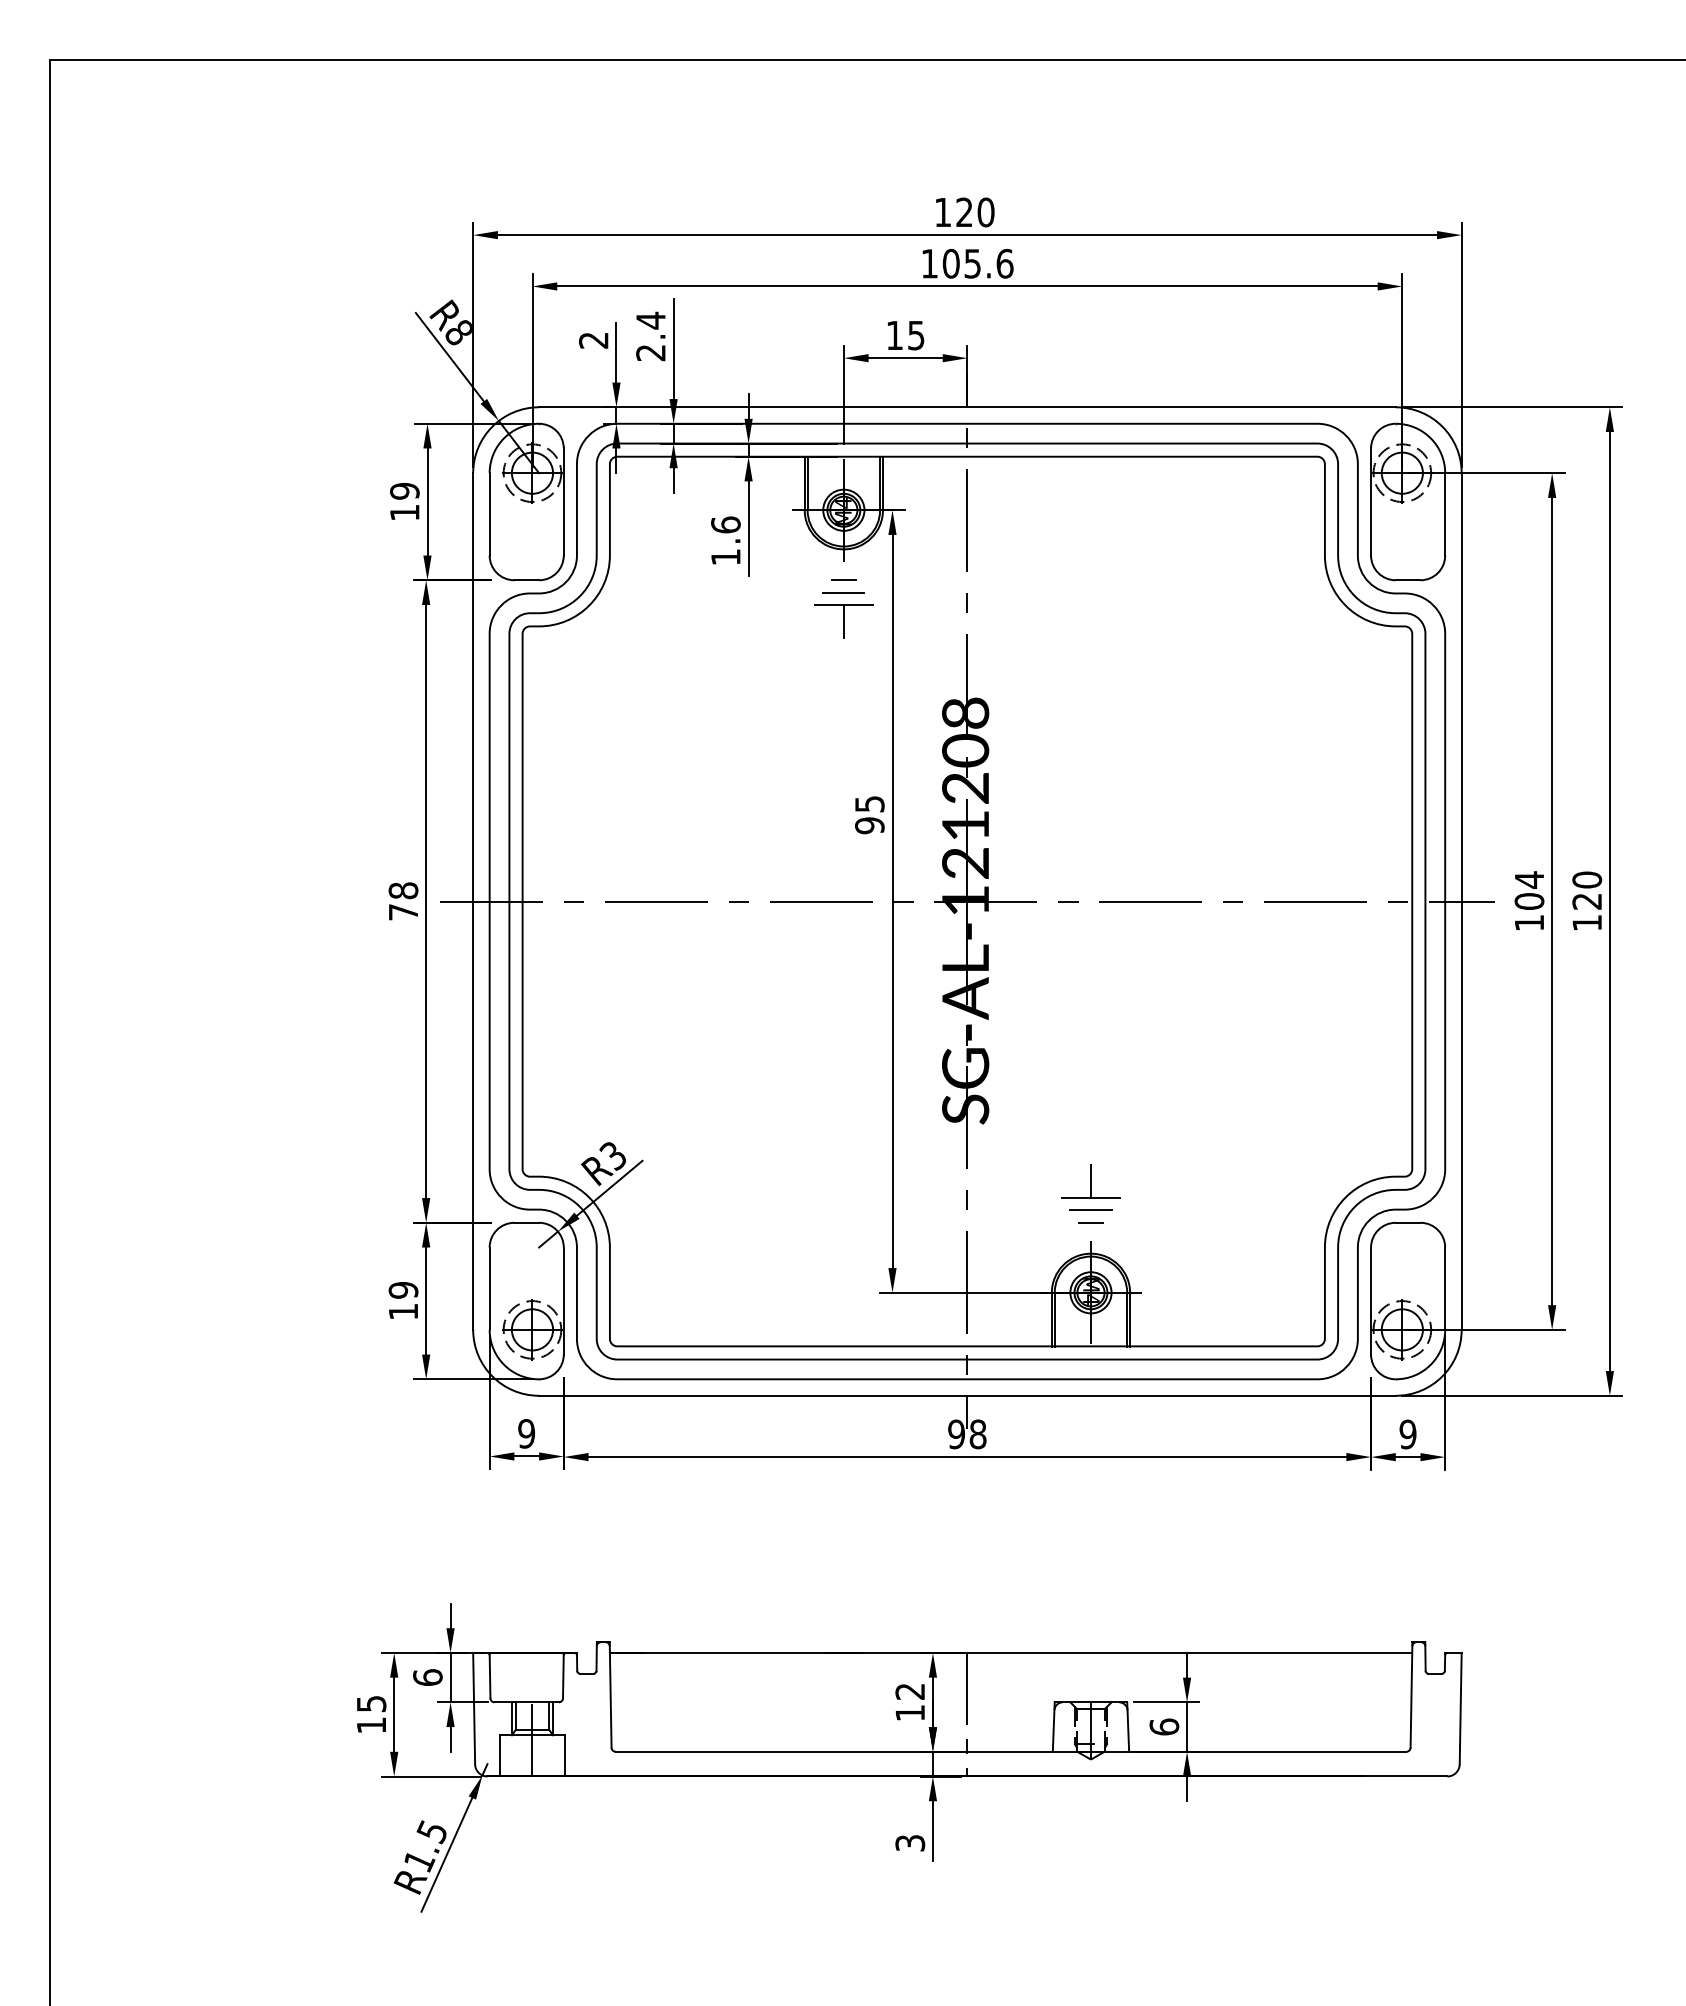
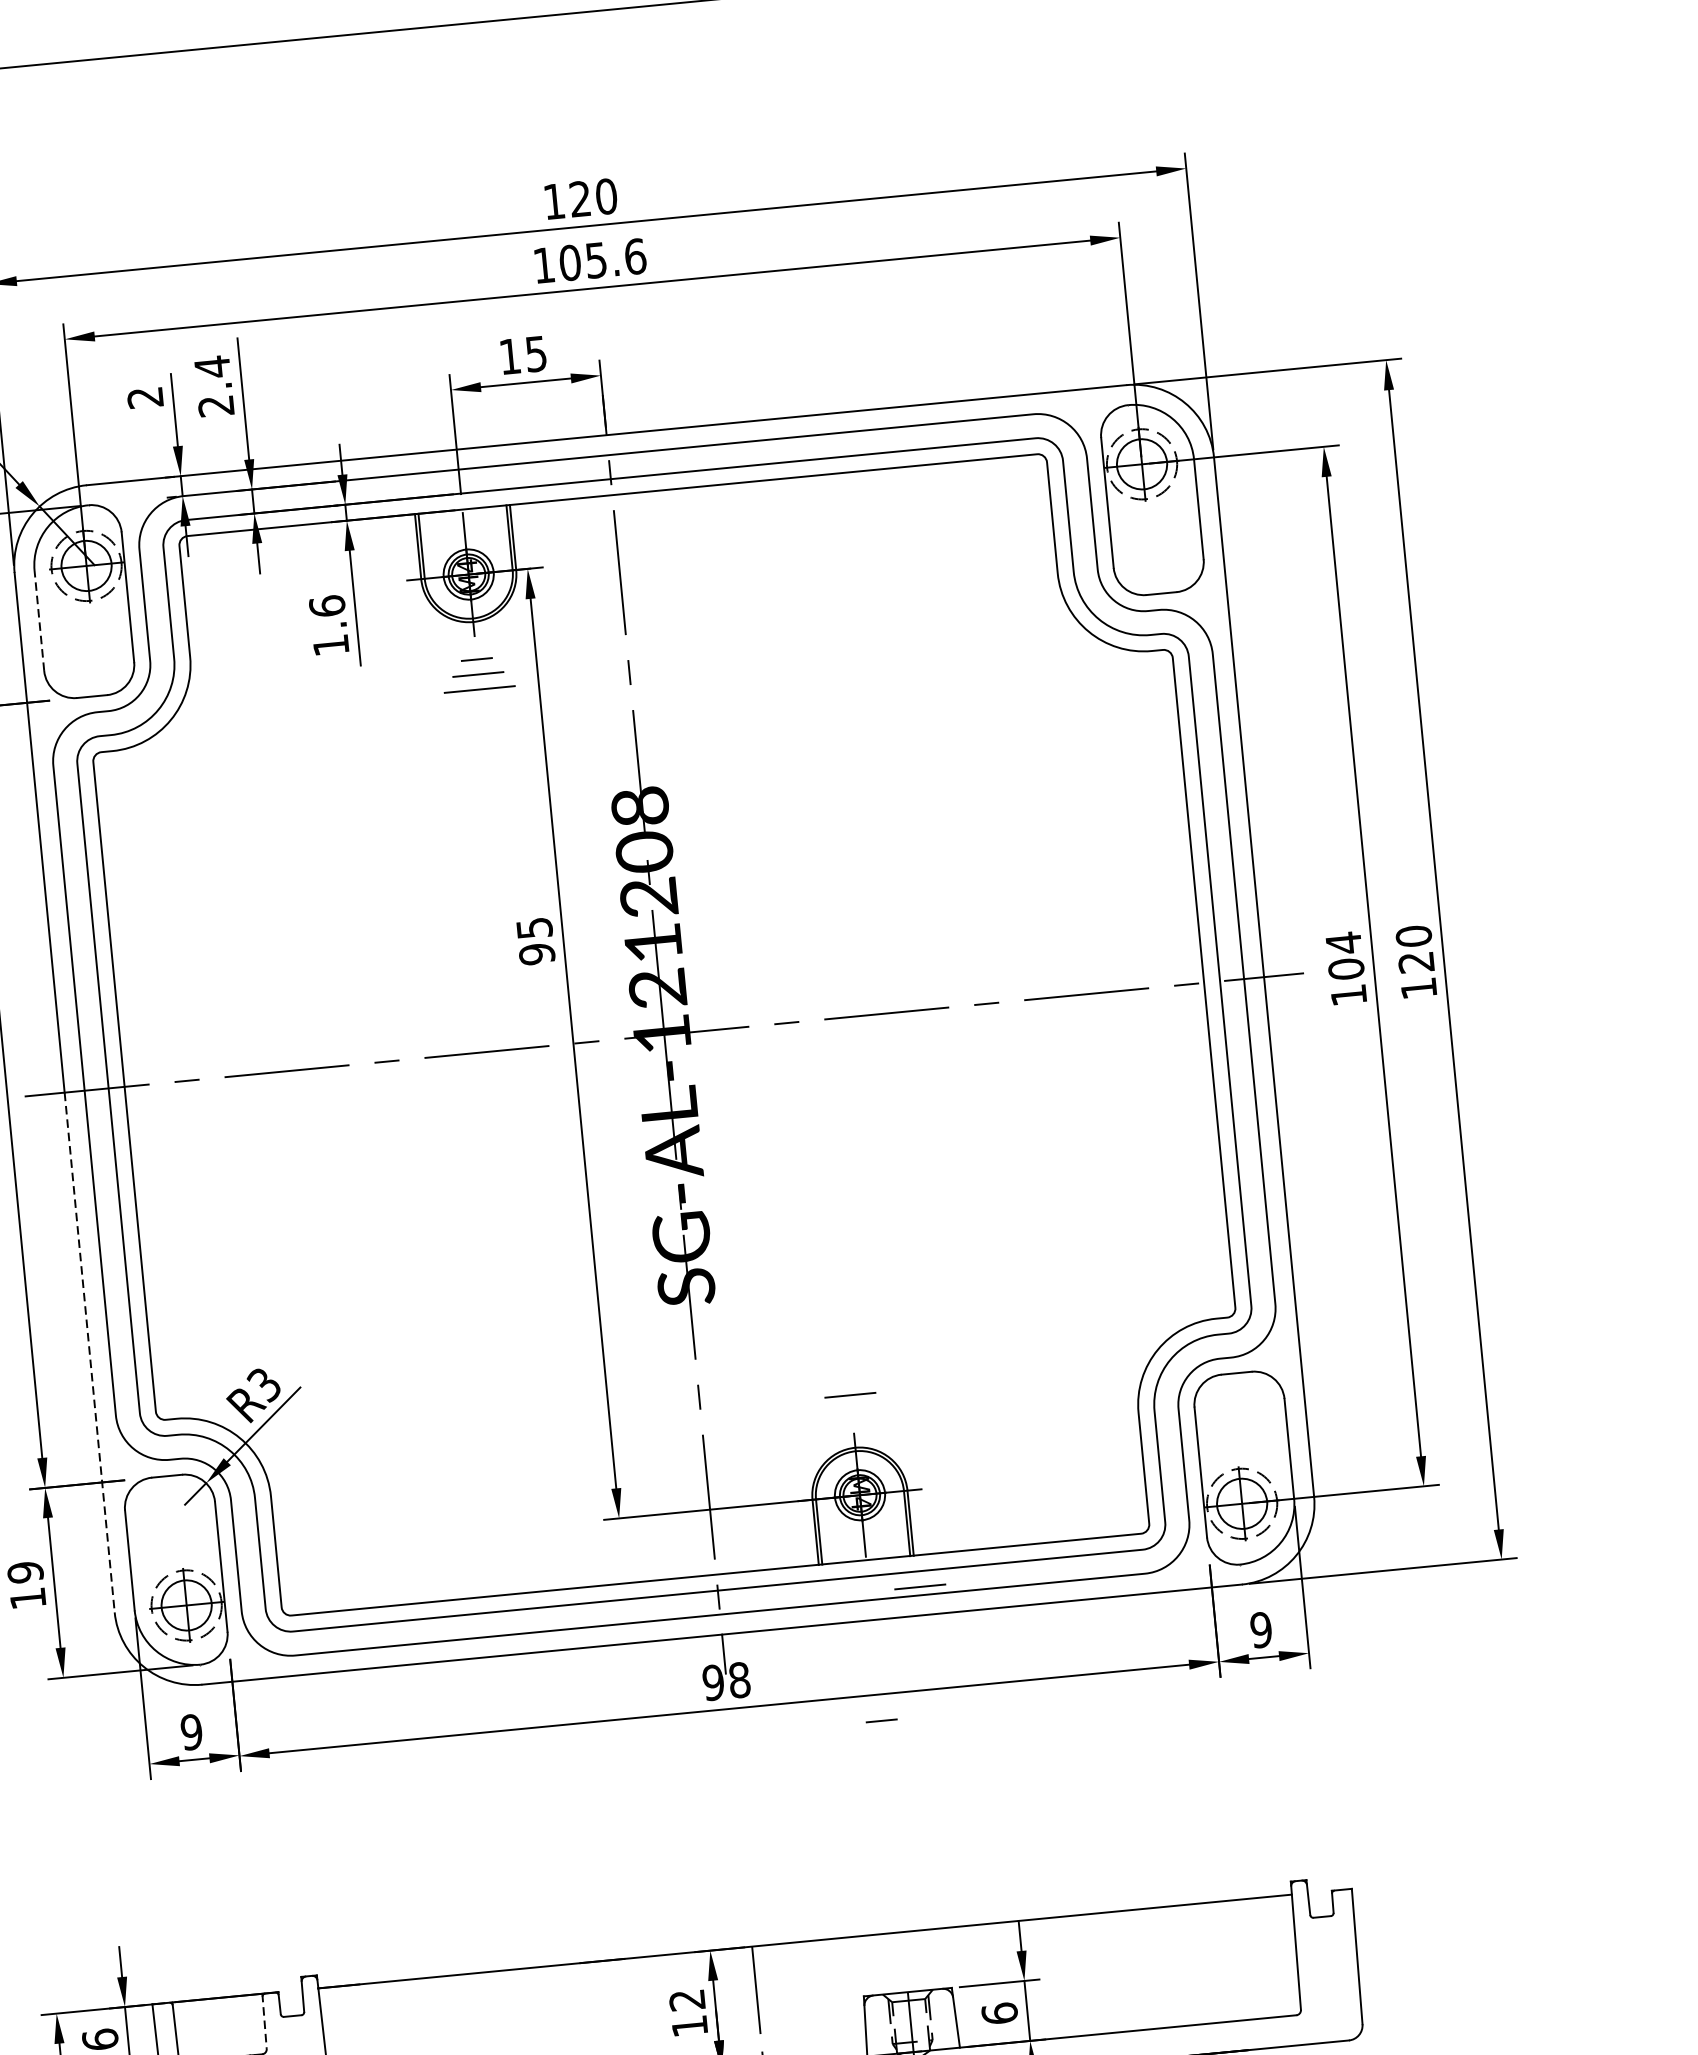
line: (489, 513) -> (39, 619), solid -> dashed
line: (843, 621) -> (481, 709), removed
line: (473, 1116) -> (90, 1353), solid -> dashed
part: (1090, 1181) -> (846, 1360), removed
line: (1090, 1222) -> (881, 1720), moved
line: (1132, 1371) -> (919, 1585), added
line: (563, 1675) -> (264, 2021), solid -> dashed

